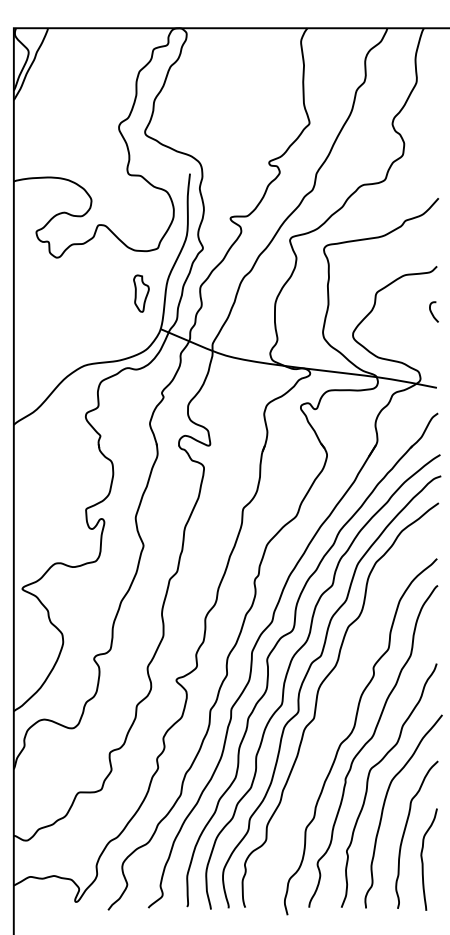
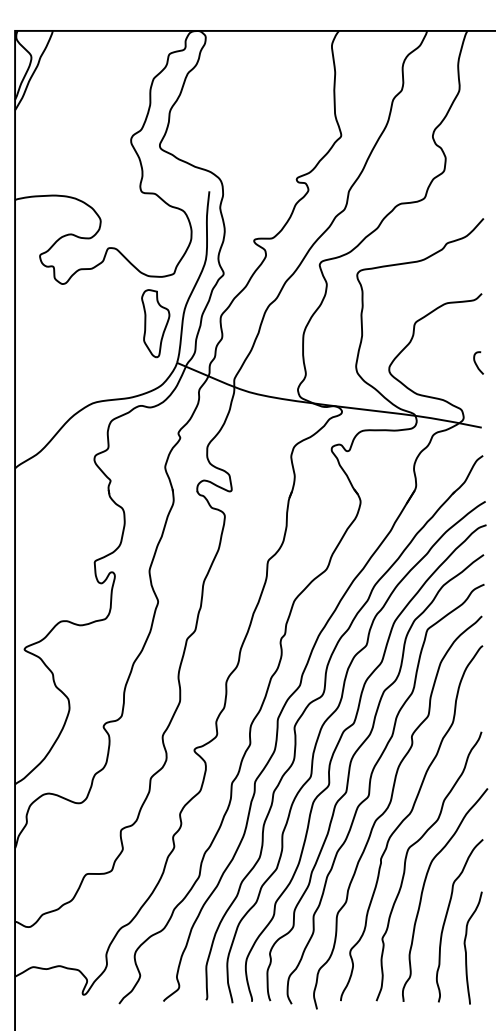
part: (141, 293) -> (155, 323), size x1.67
curve: (432, 311) -> (476, 362), moved
curve: (336, 719) -> (370, 793), added

